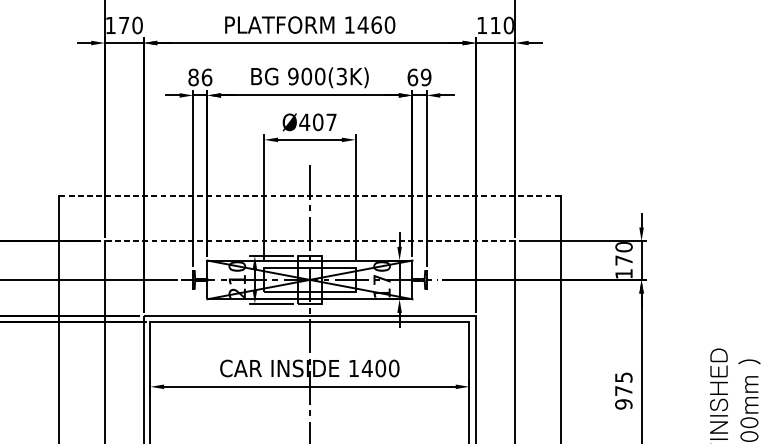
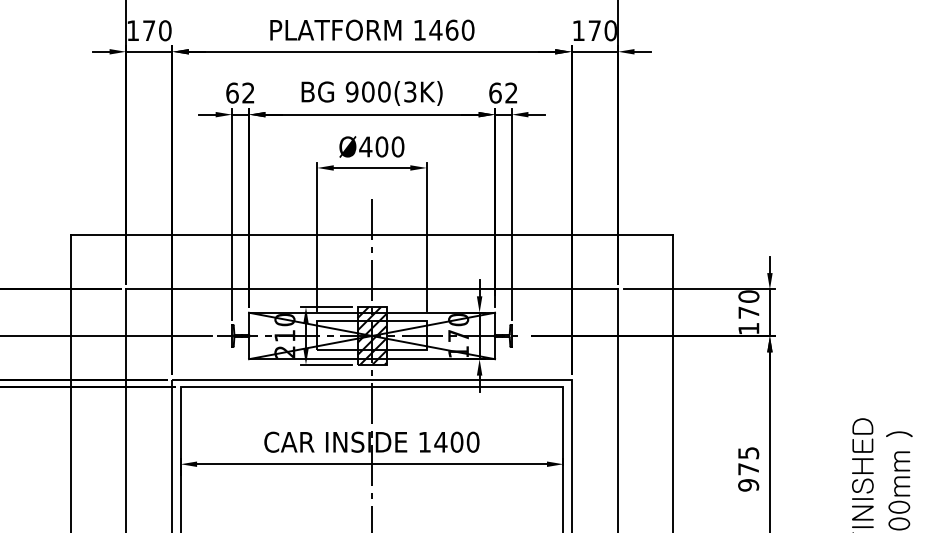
text: (495, 25) -> (594, 30), 110 -> 170
text: (200, 76) -> (240, 92), 86 -> 62
text: (426, 76) -> (511, 92), 69 -> 62
text: (331, 121) -> (397, 146), Ø407 -> Ø400
line: (310, 195) -> (372, 234), dashed -> solid
line: (309, 241) -> (371, 289), dashed -> solid
hatch: (309, 279) -> (371, 335), added

